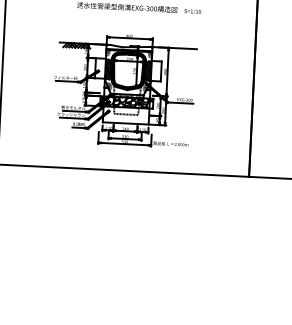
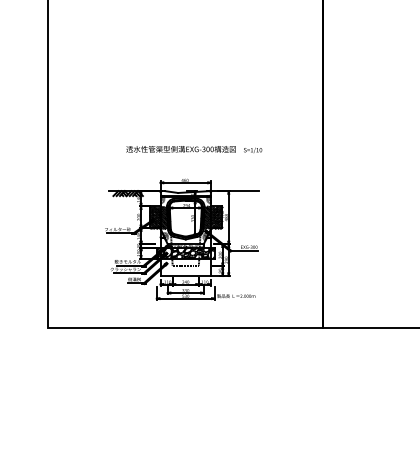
hatch: (99, 68) -> (154, 217), added
hatch: (155, 71) -> (215, 217), added

